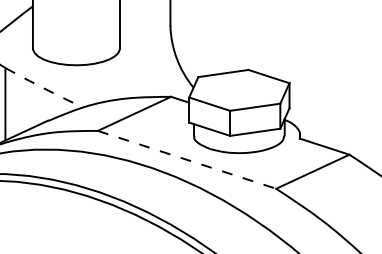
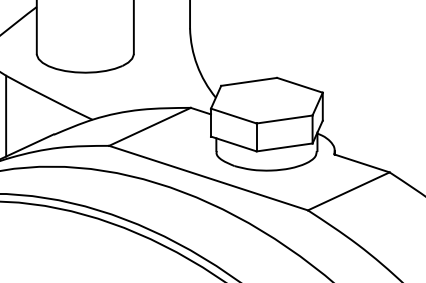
arc: (43, 88) -> (48, 98), dashed -> solid
line: (187, 159) -> (209, 177), dashed -> solid

